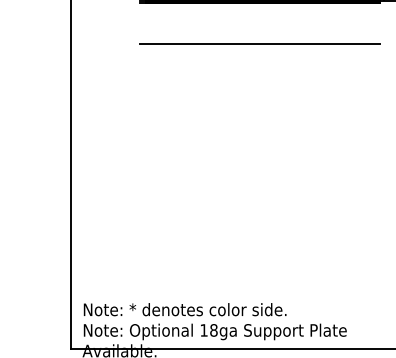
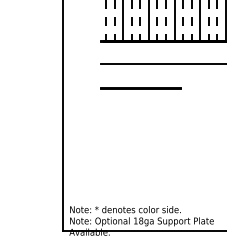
line: (212, 88) -> (140, 88), added

